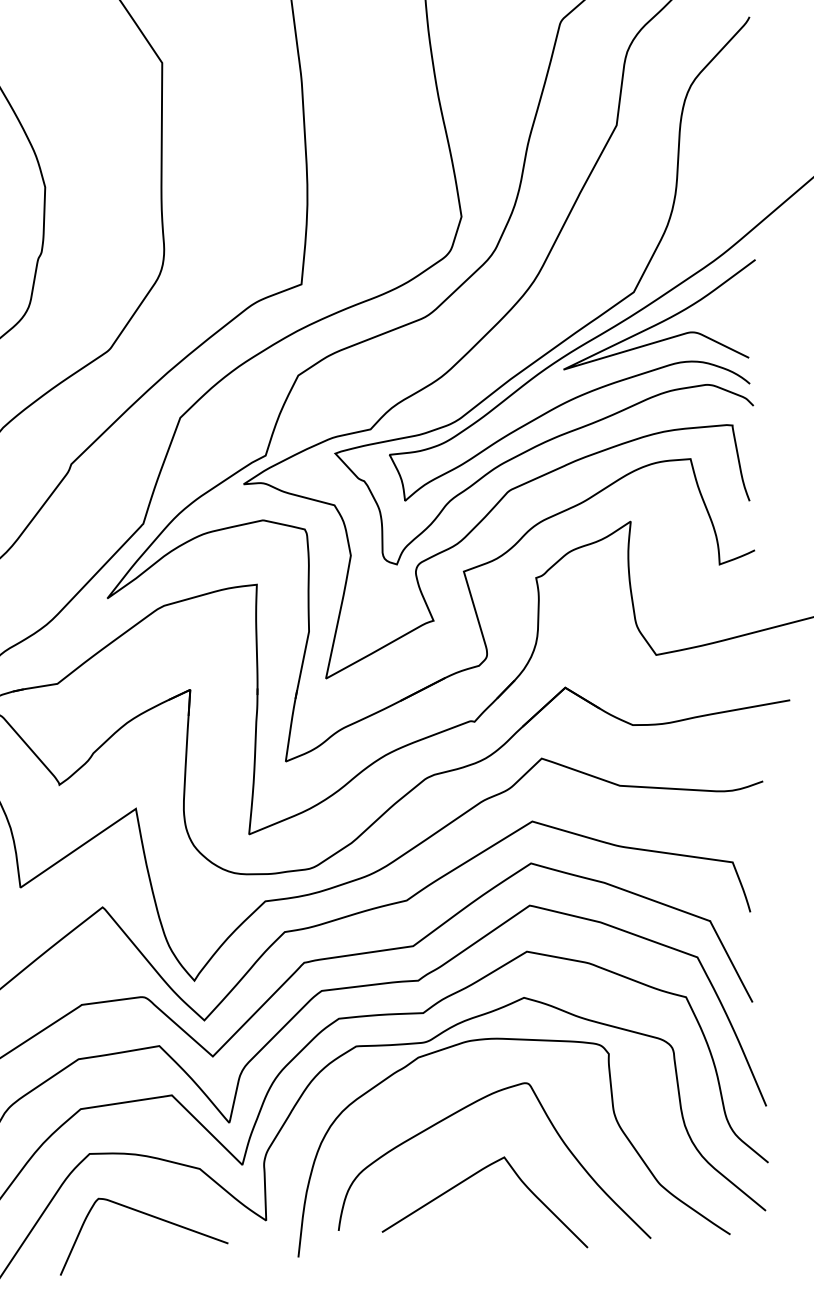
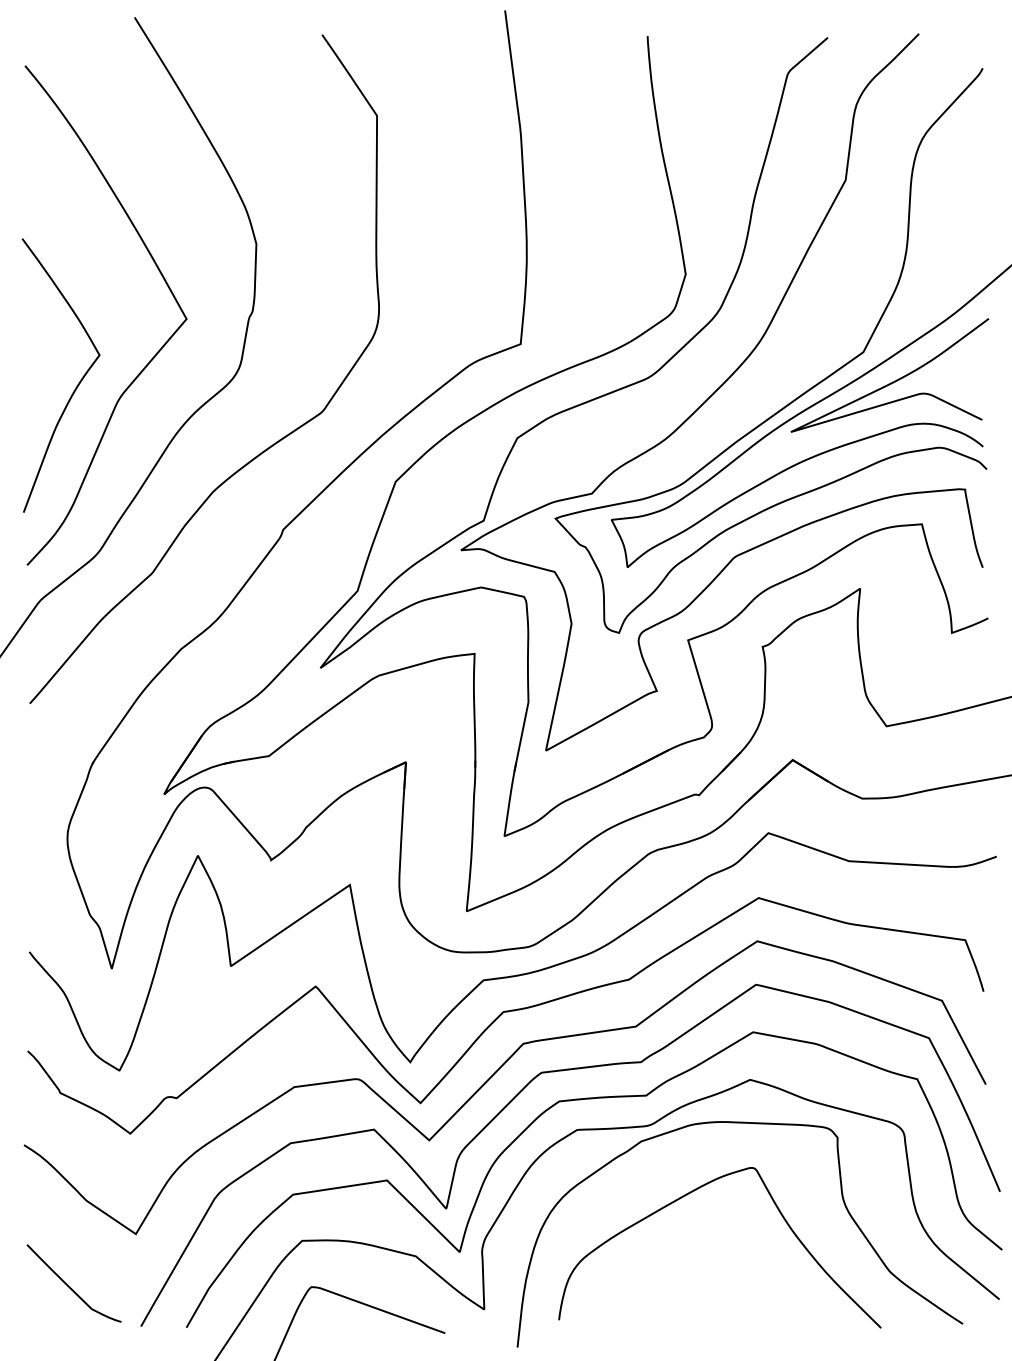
curve: (468, 1179) -> (692, 1267), removed

